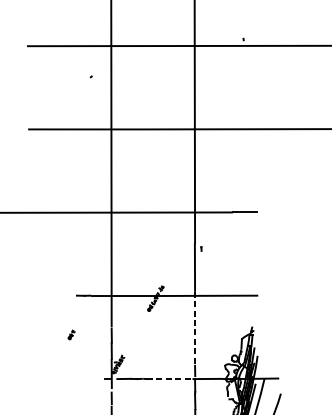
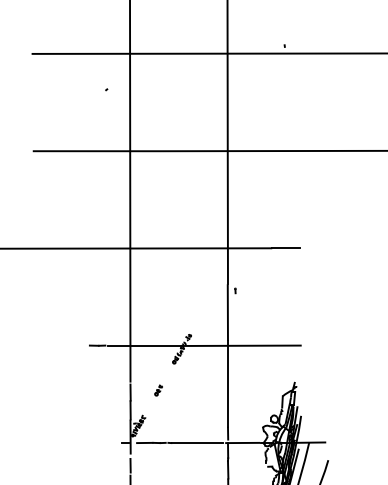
line: (194, 328) -> (227, 384), dashed -> solid
part: (71, 334) -> (158, 390), moved
line: (168, 378) -> (197, 442), dashed -> solid

